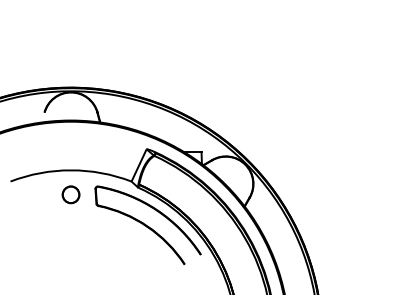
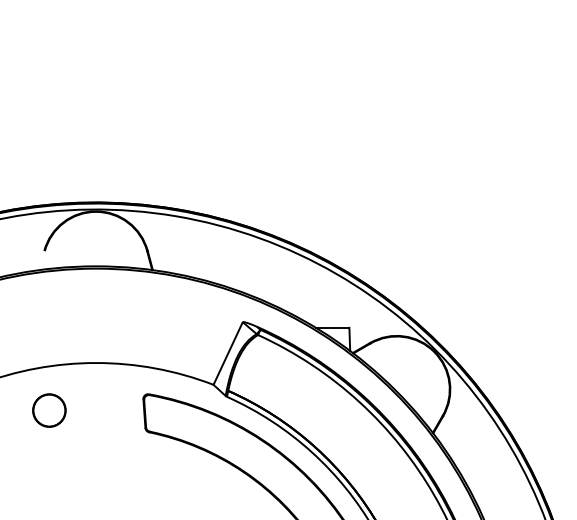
part: (70, 194) -> (48, 409), moved

